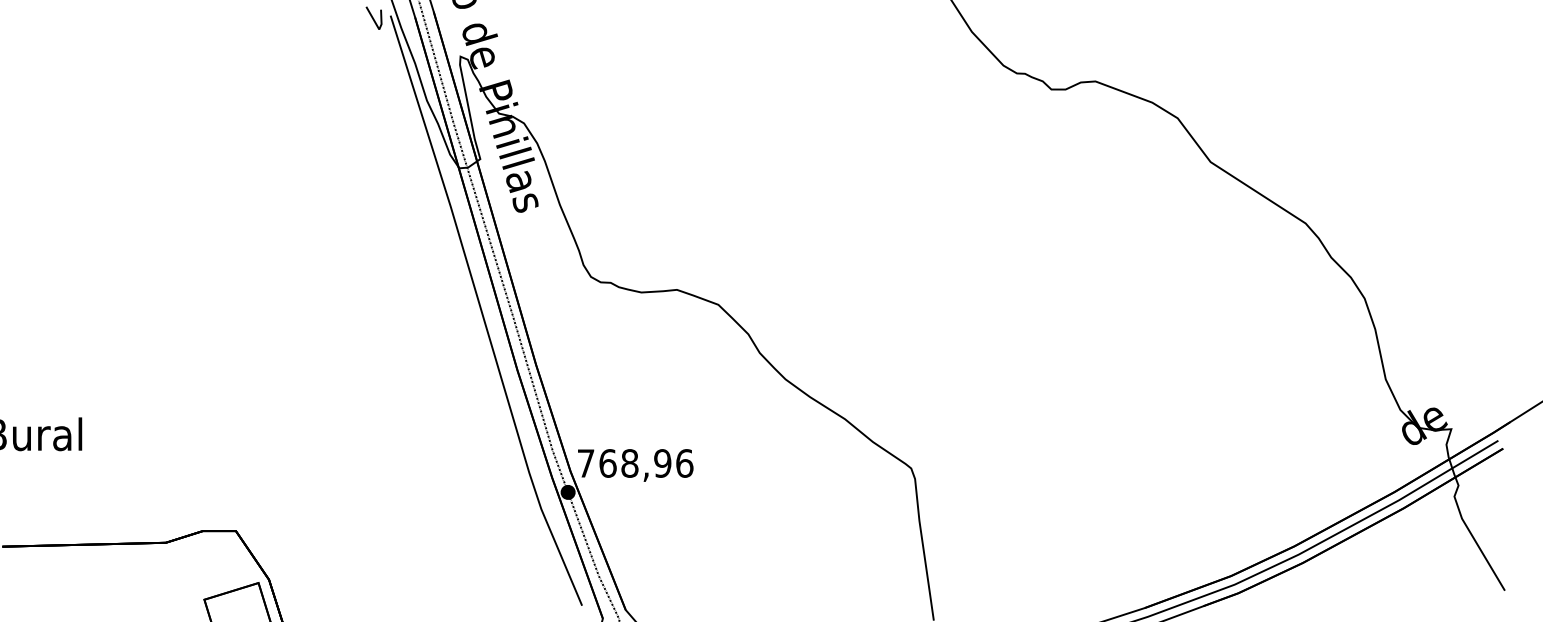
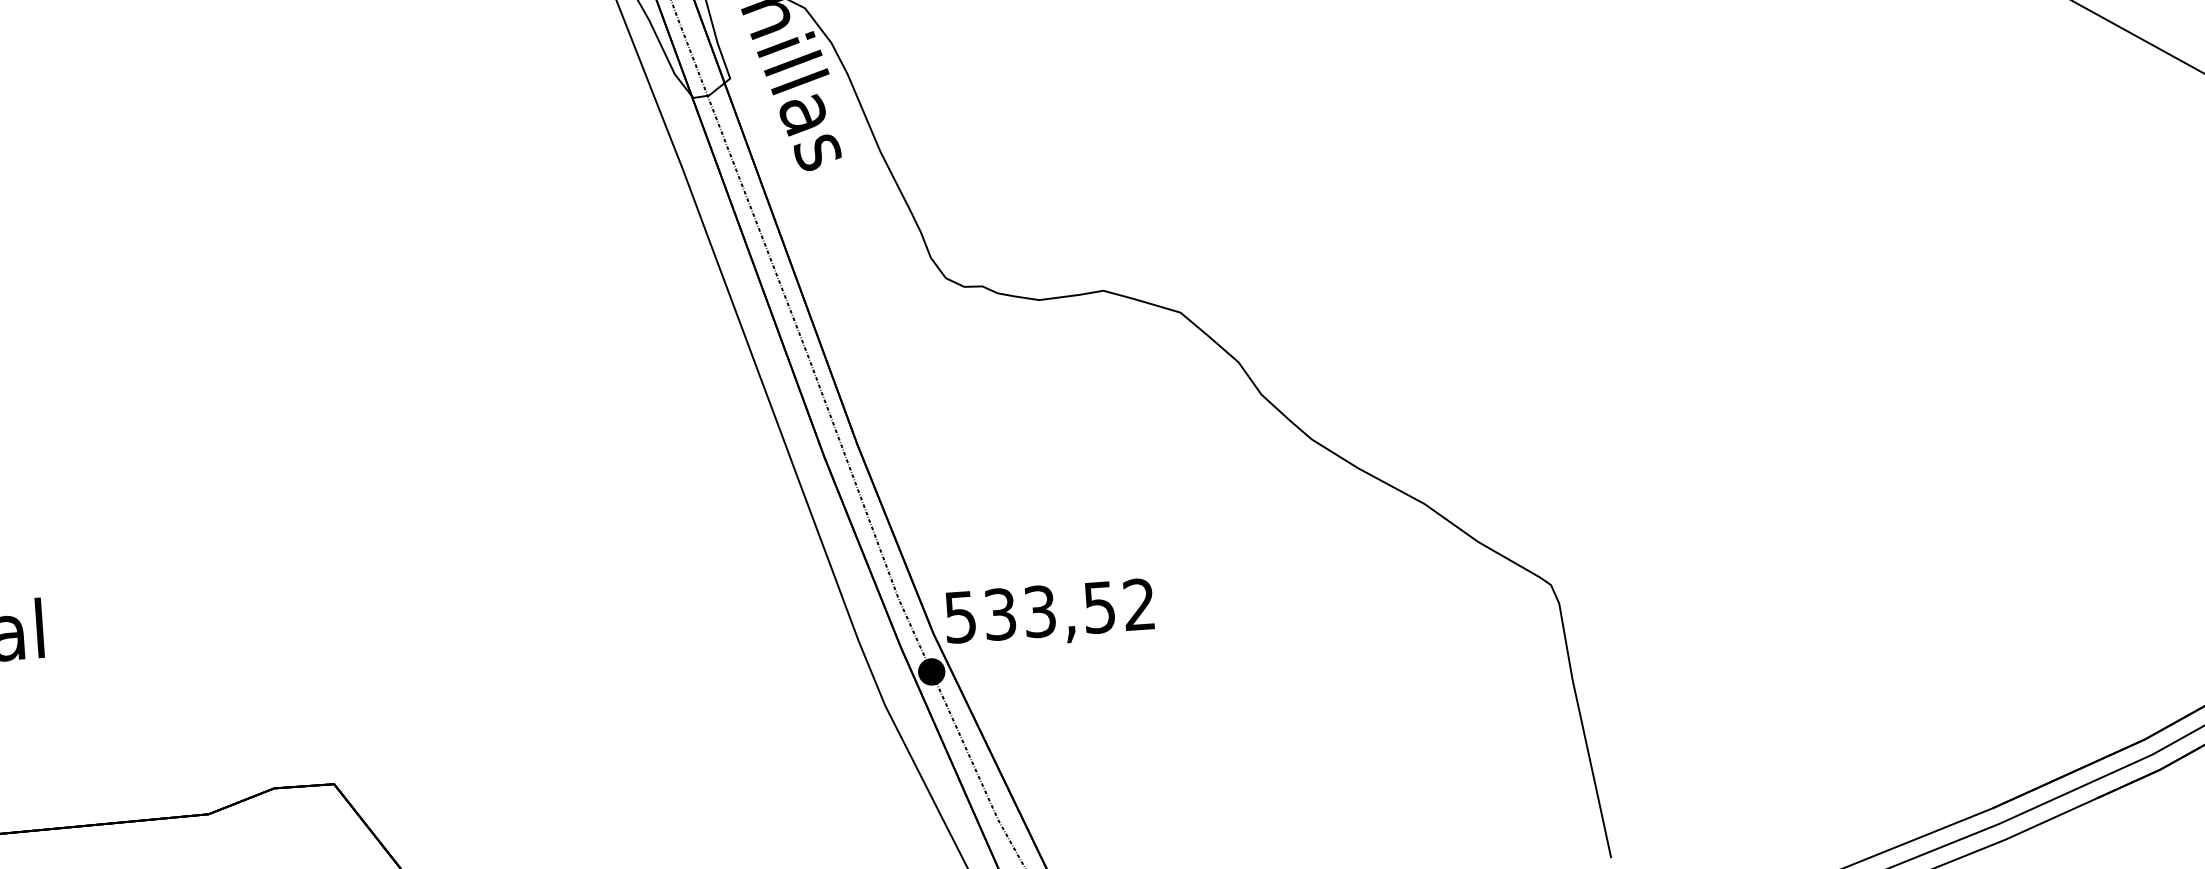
text: (635, 463) -> (1050, 610), 768,96 -> 533,52

